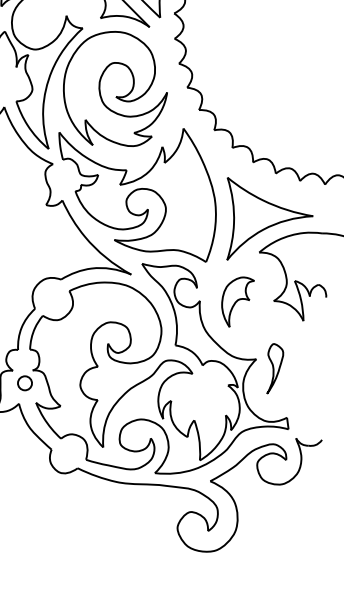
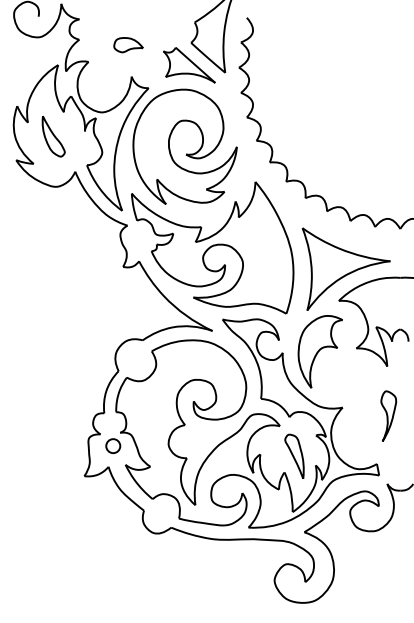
part: (236, 301) -> (319, 351), size x1.43
part: (274, 368) -> (388, 415), moved
part: (205, 404) -> (294, 455), added

